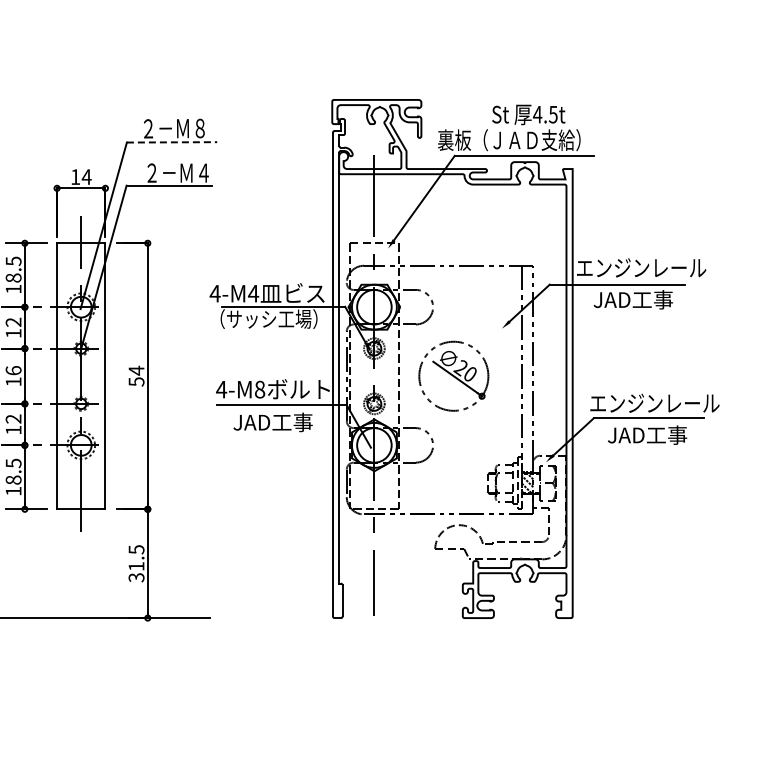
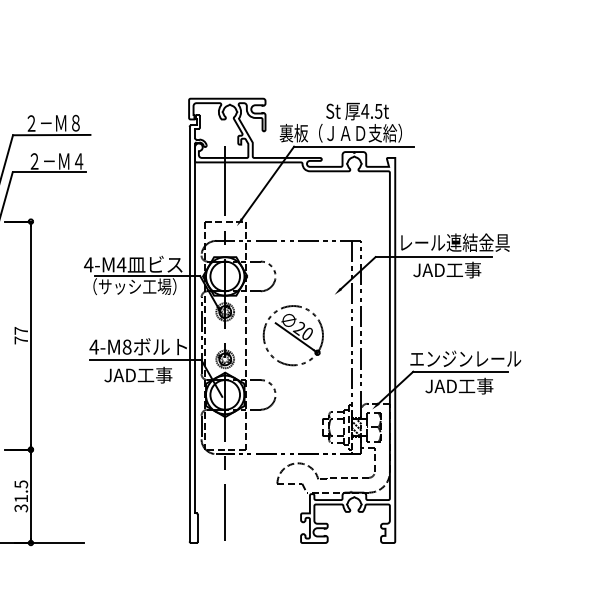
line: (172, 142) -> (52, 135), dashed -> solid
text: (641, 267) -> (454, 242), エンジンレール -> レール連結金具
text: (136, 375) -> (21, 334), 54 -> 77

